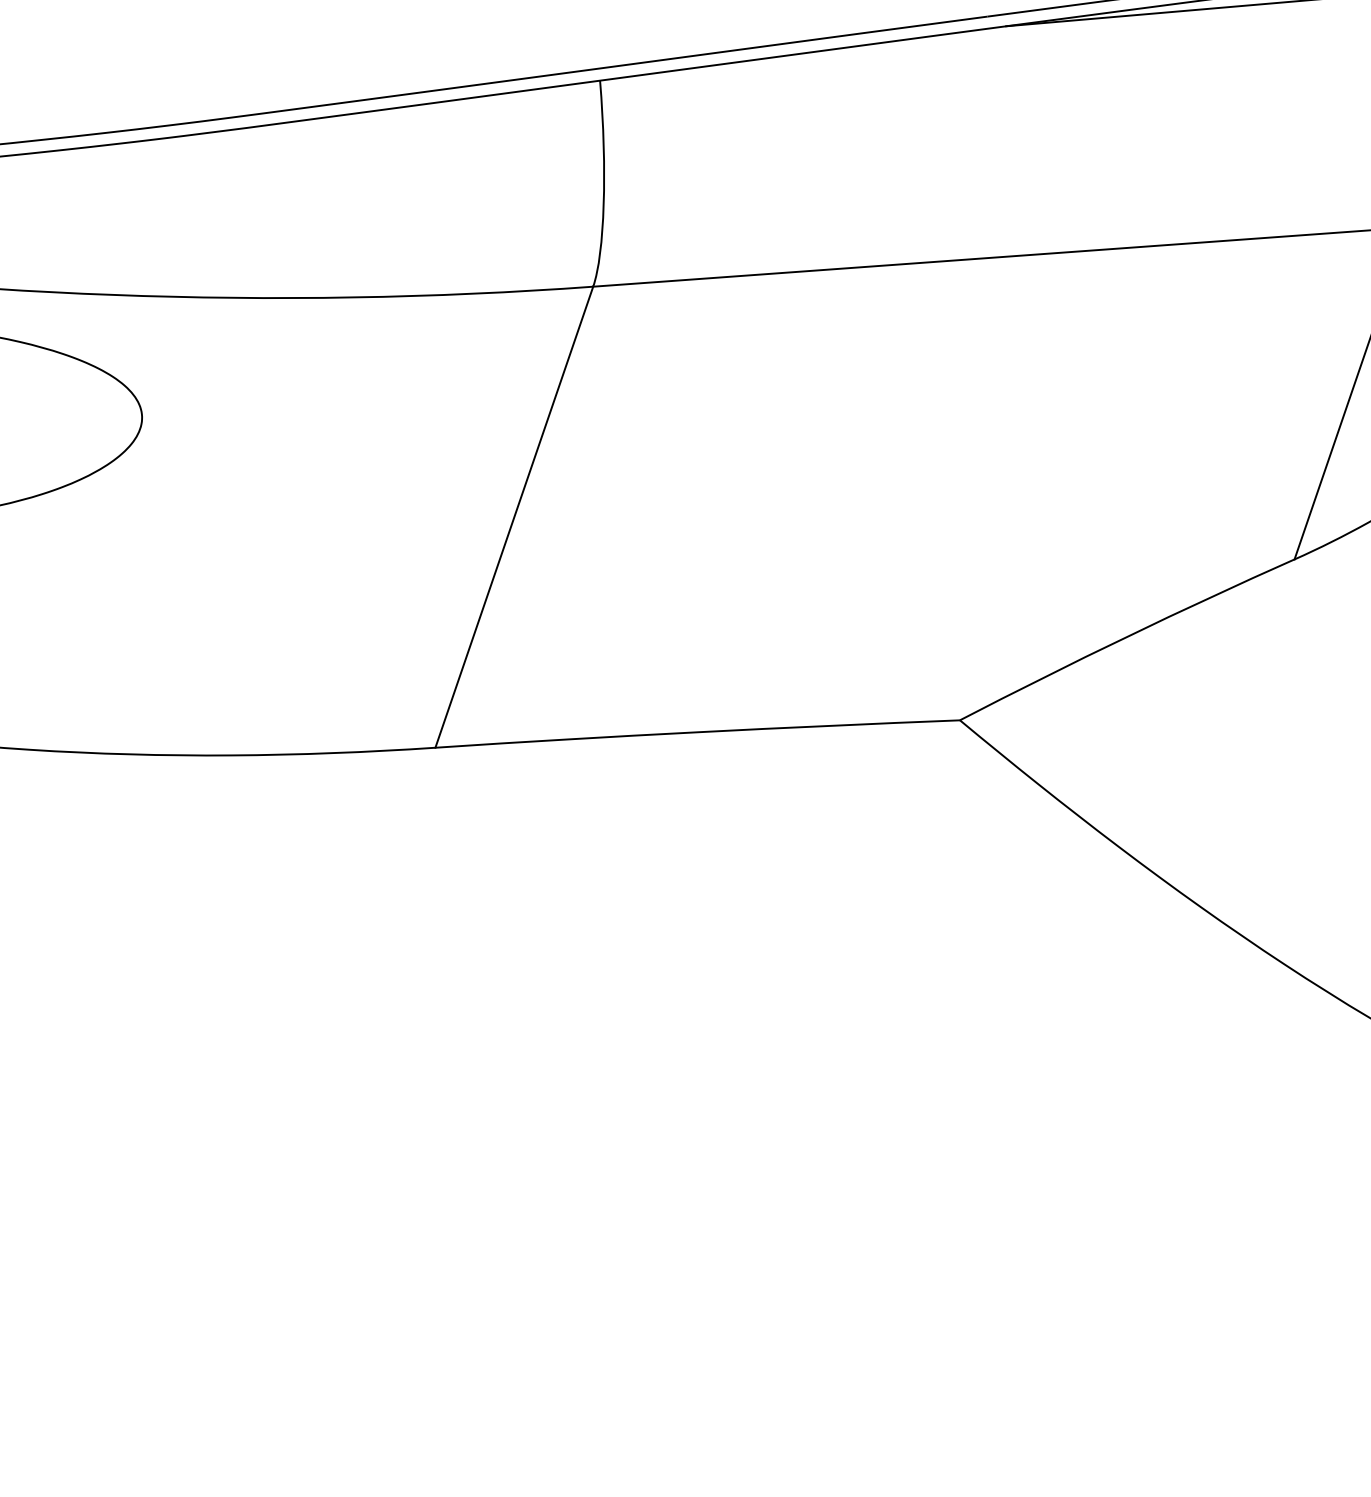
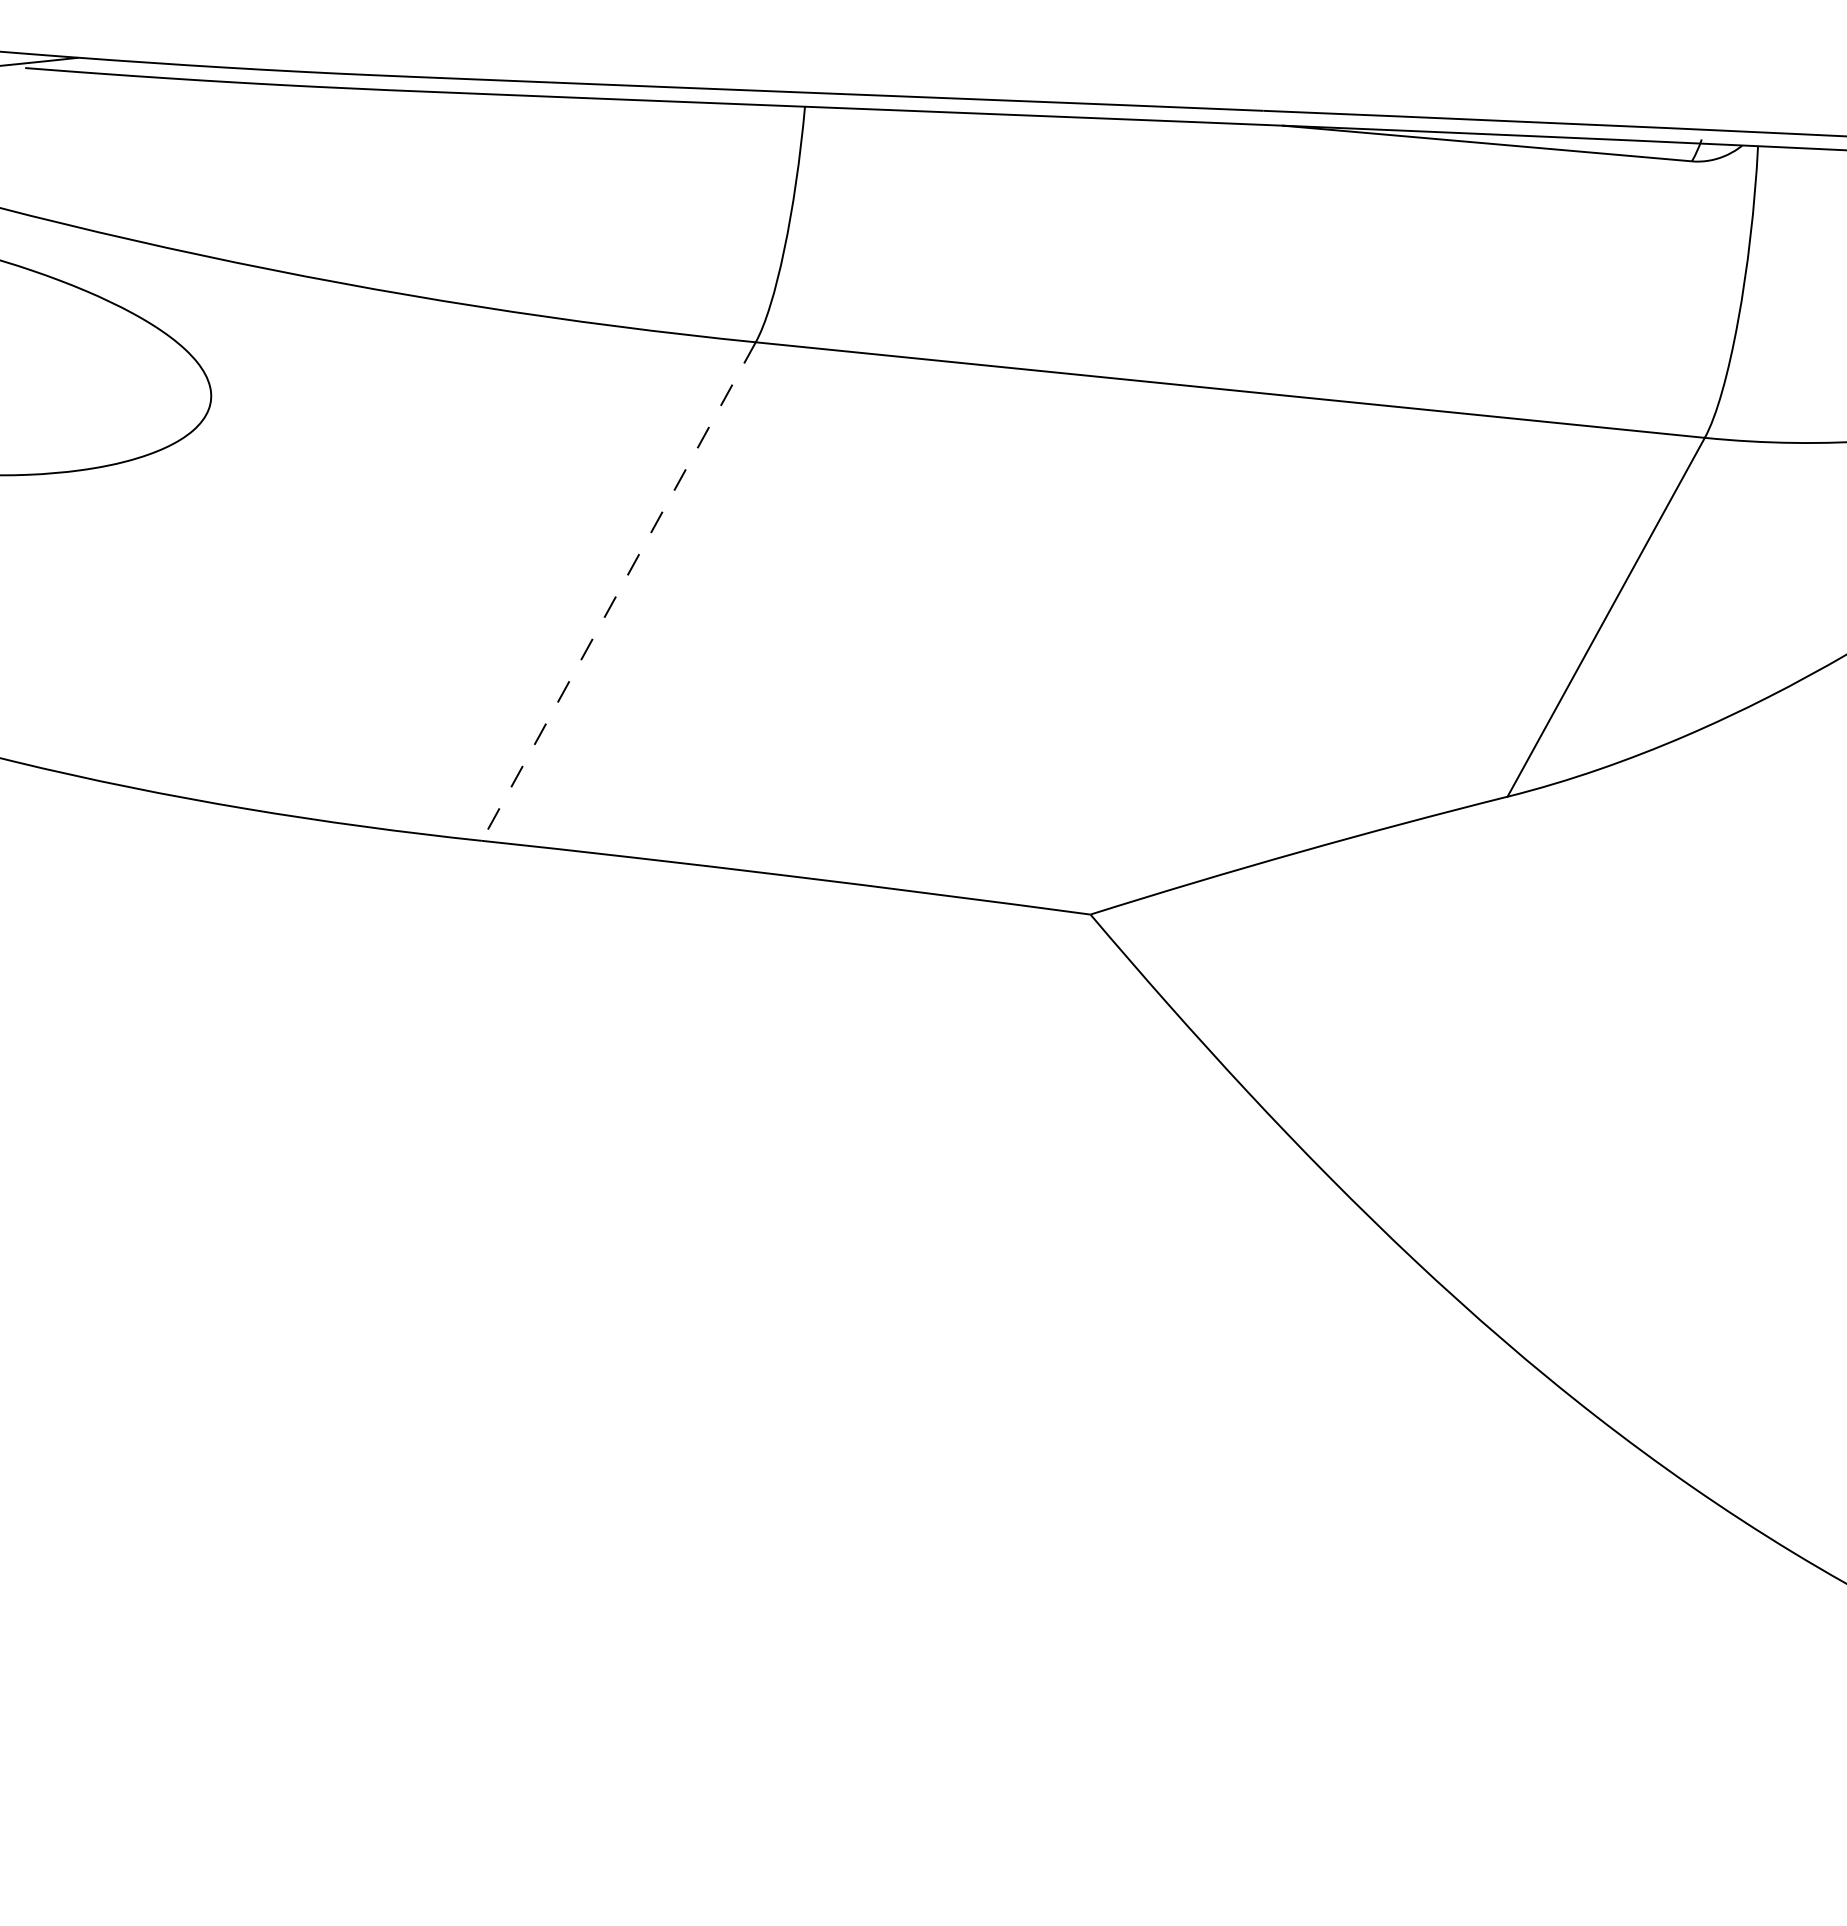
line: (514, 518) -> (618, 592), solid -> dashed

